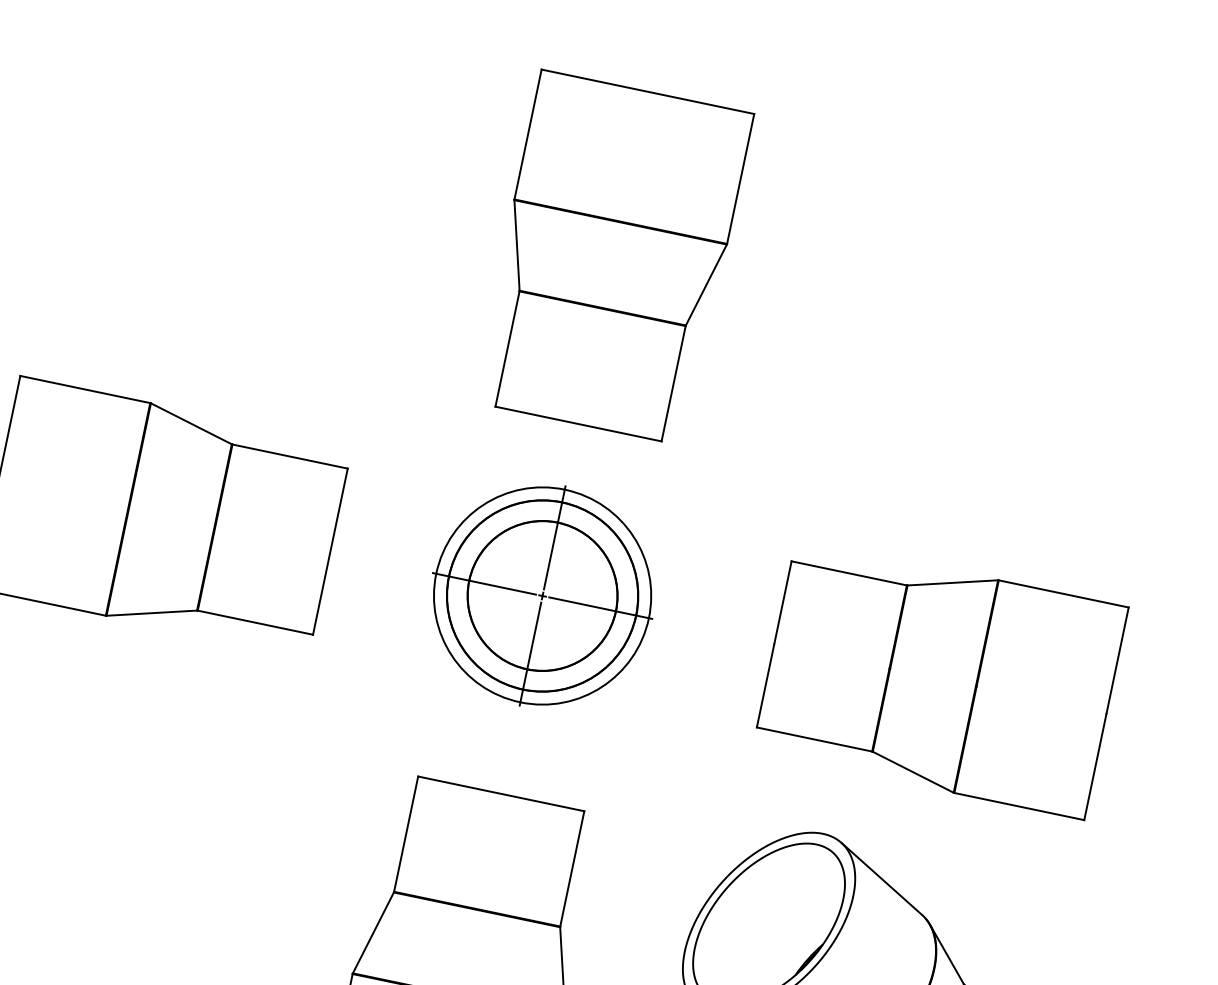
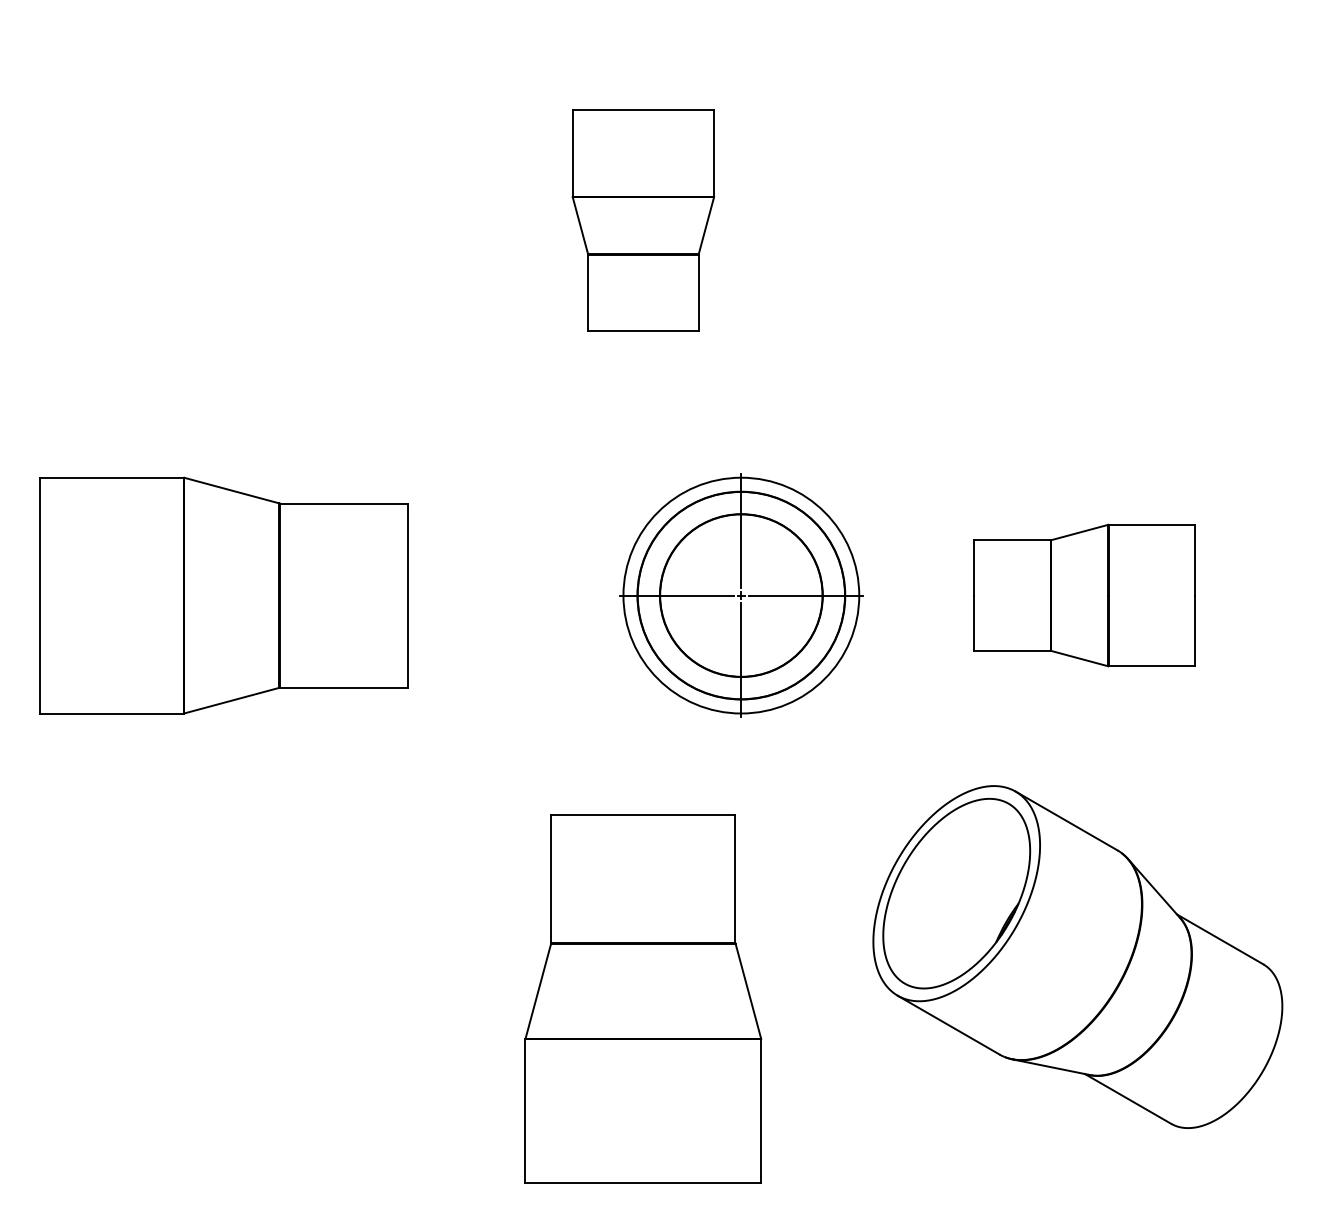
part: (613, 257) -> (643, 220), size x0.6
part: (542, 595) -> (741, 595), moved
part: (940, 679) -> (1084, 595), size x0.6

